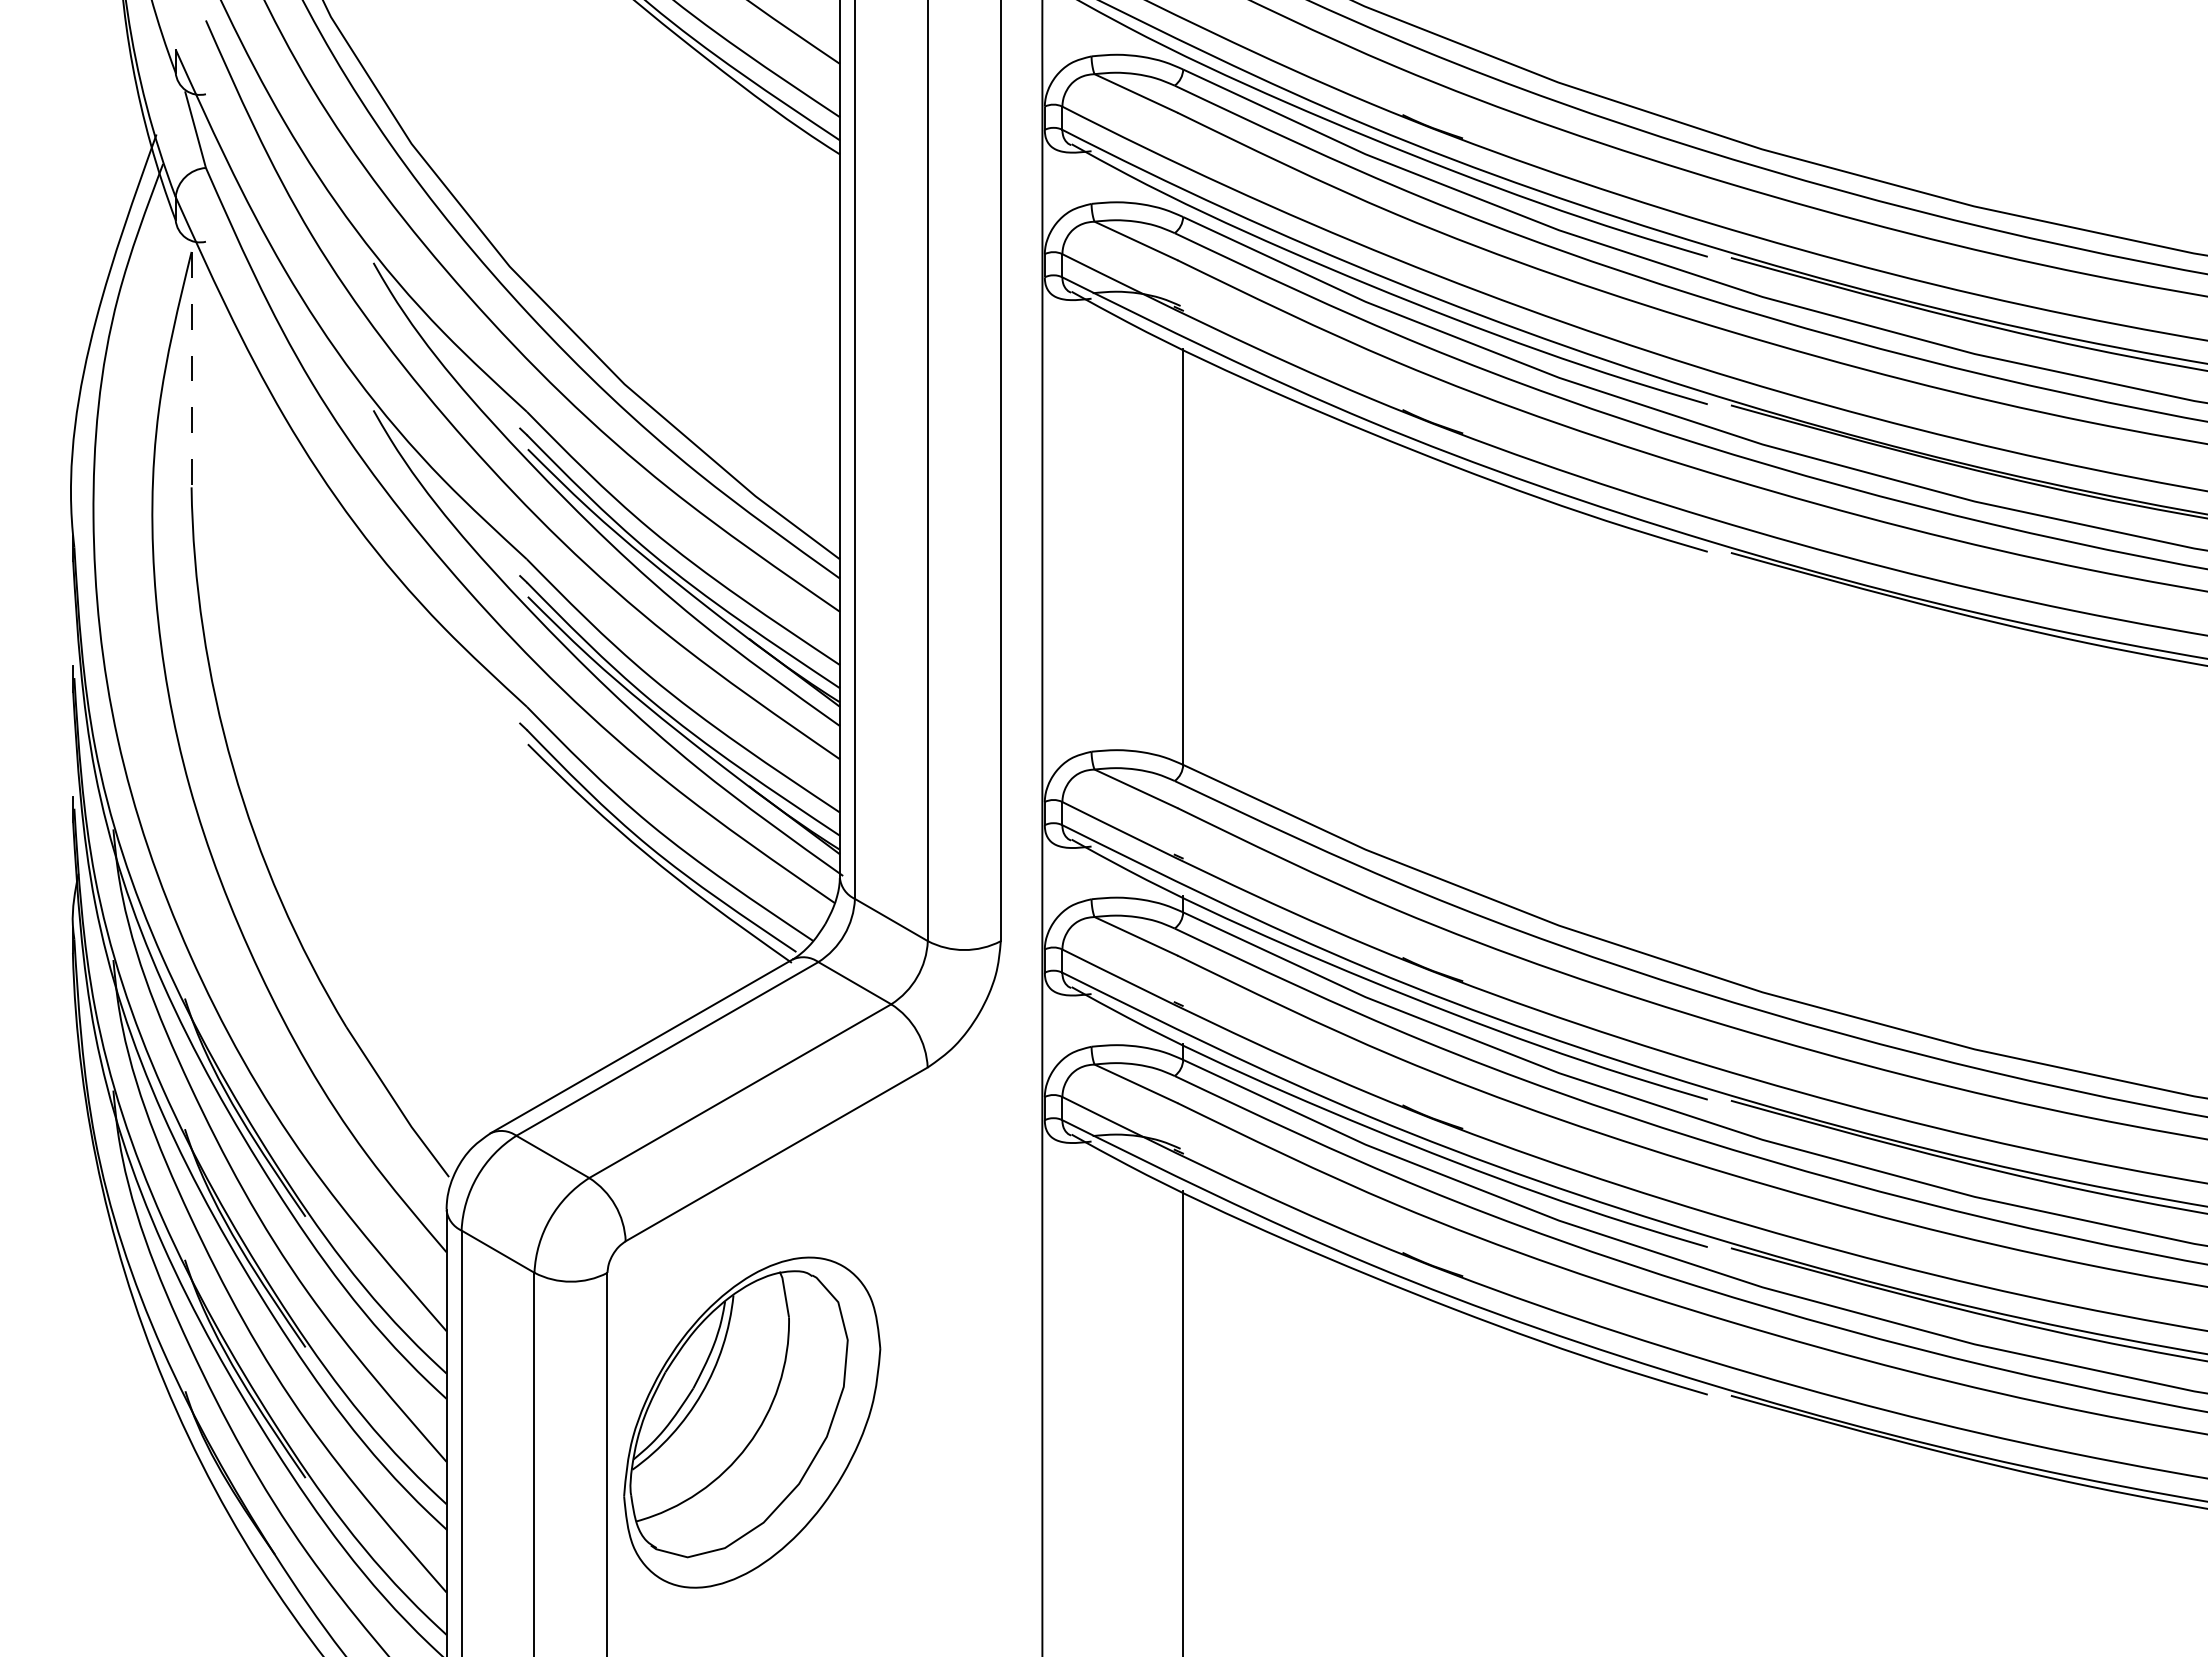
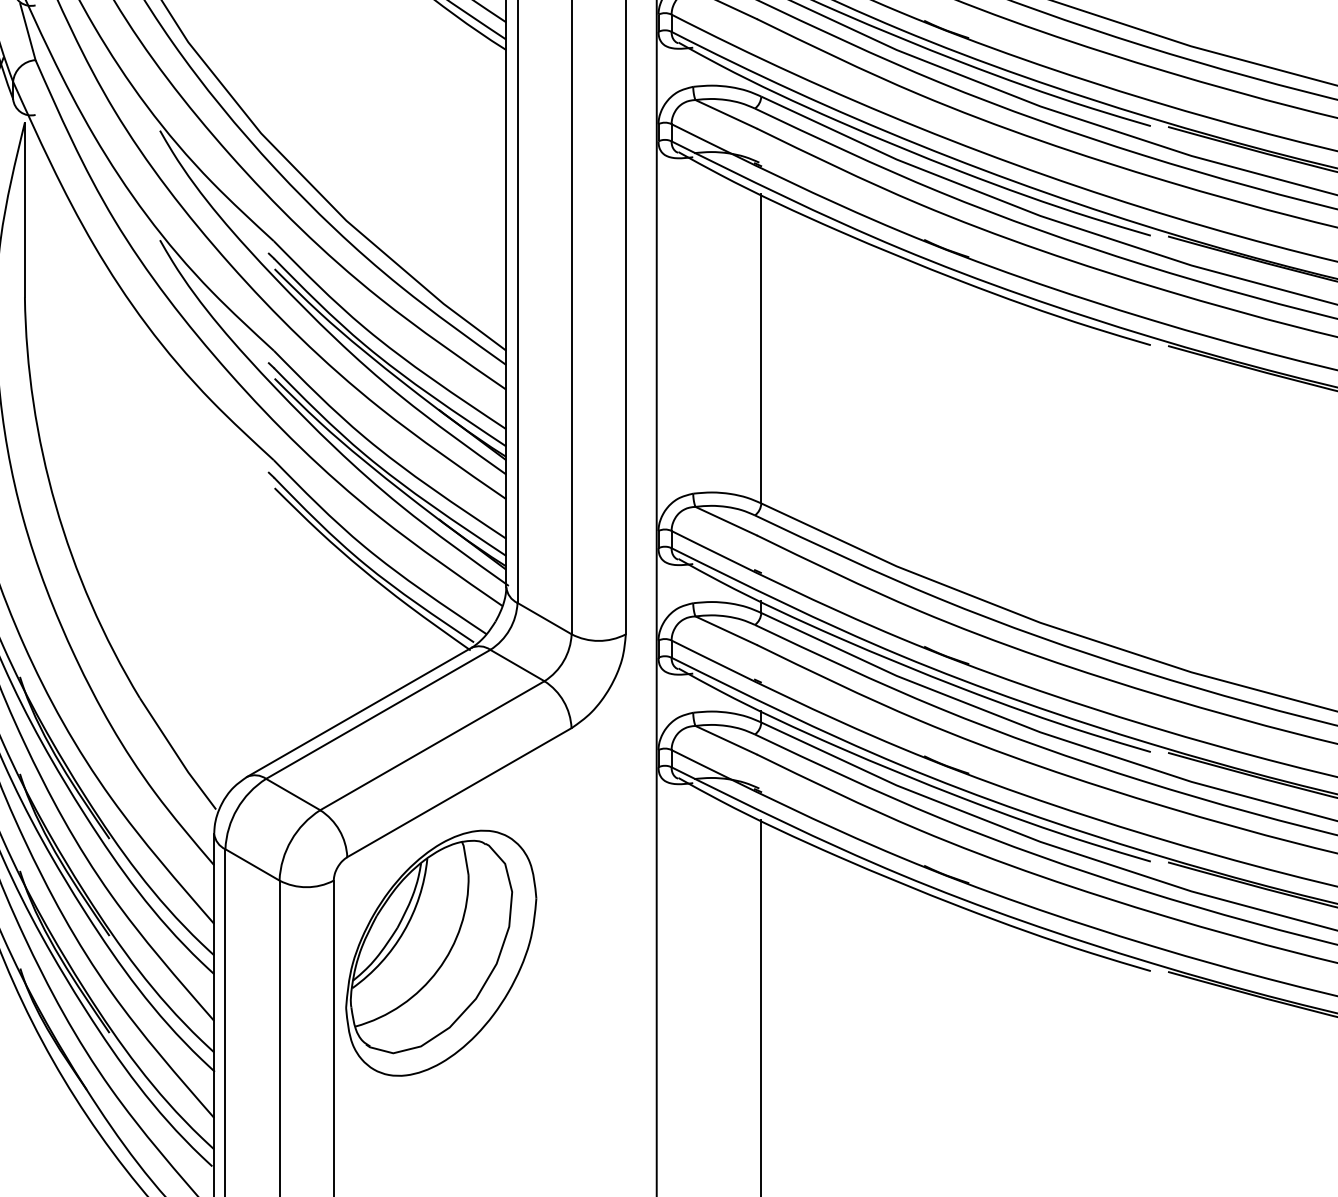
line: (191, 369) -> (24, 209), dashed -> solid
part: (752, 1422) -> (441, 953), moved

